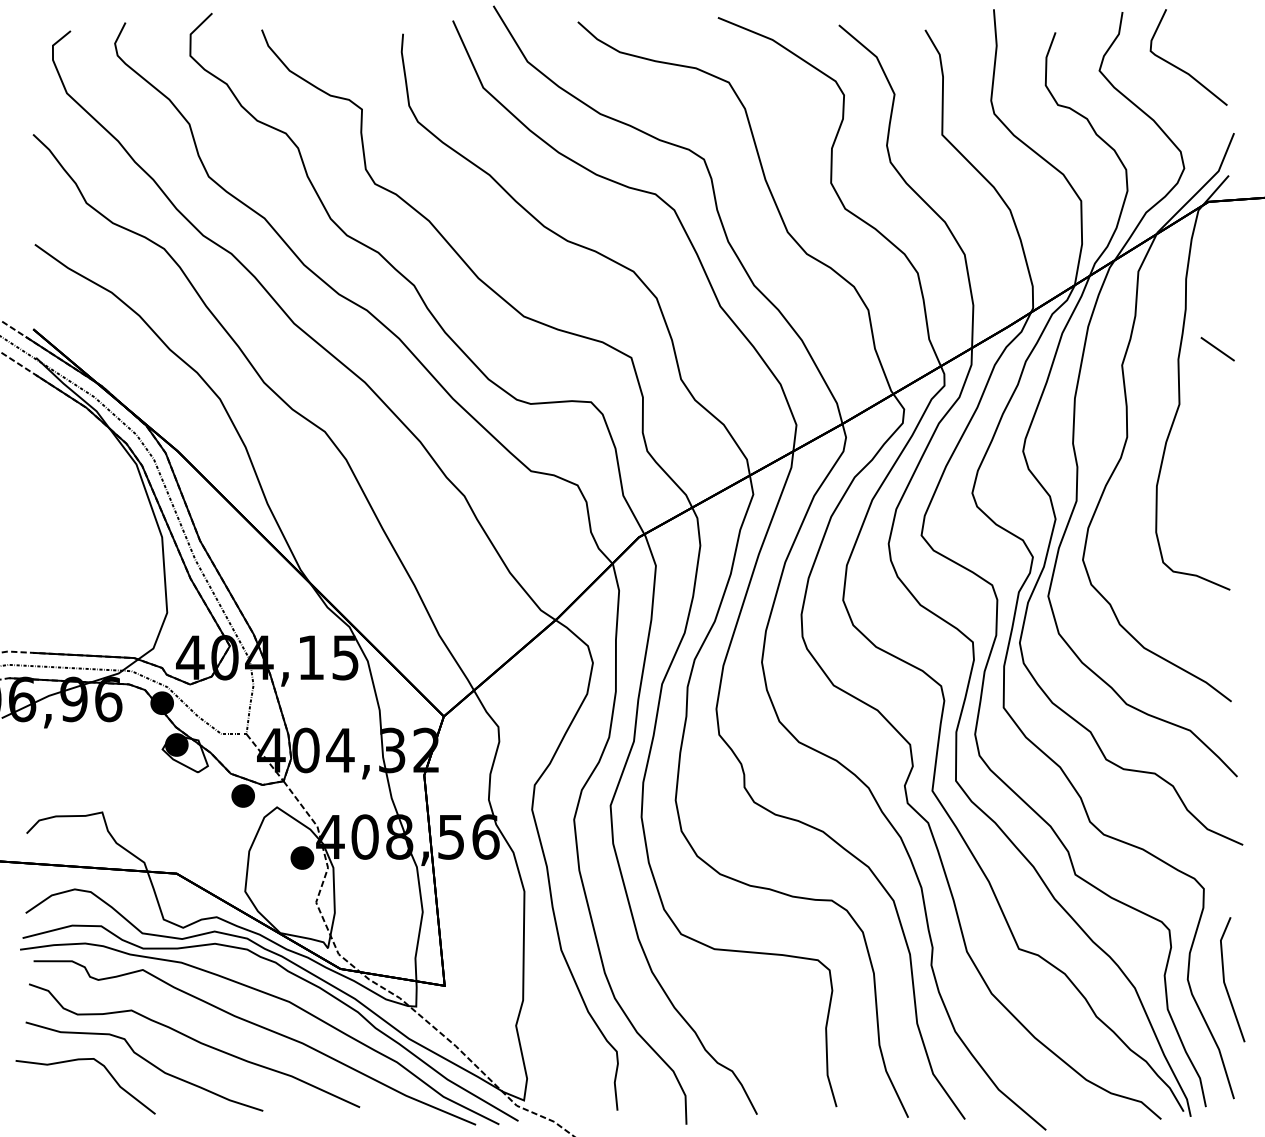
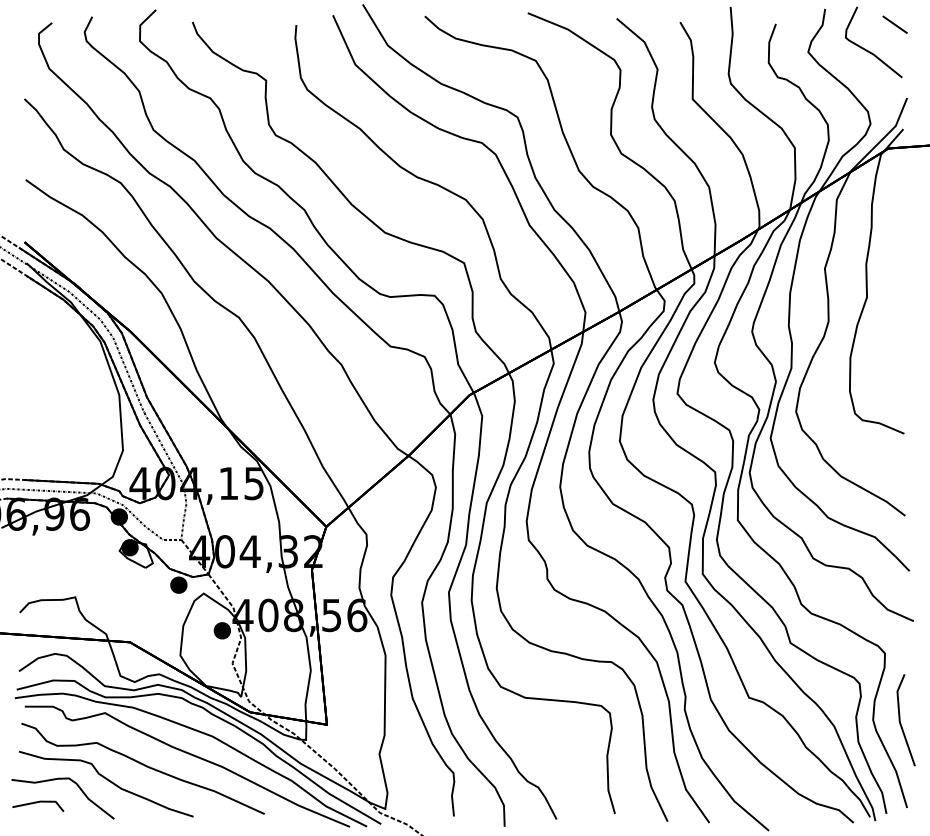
line: (1216, 348) -> (894, 24), moved
line: (50, 1092) -> (37, 803), added

